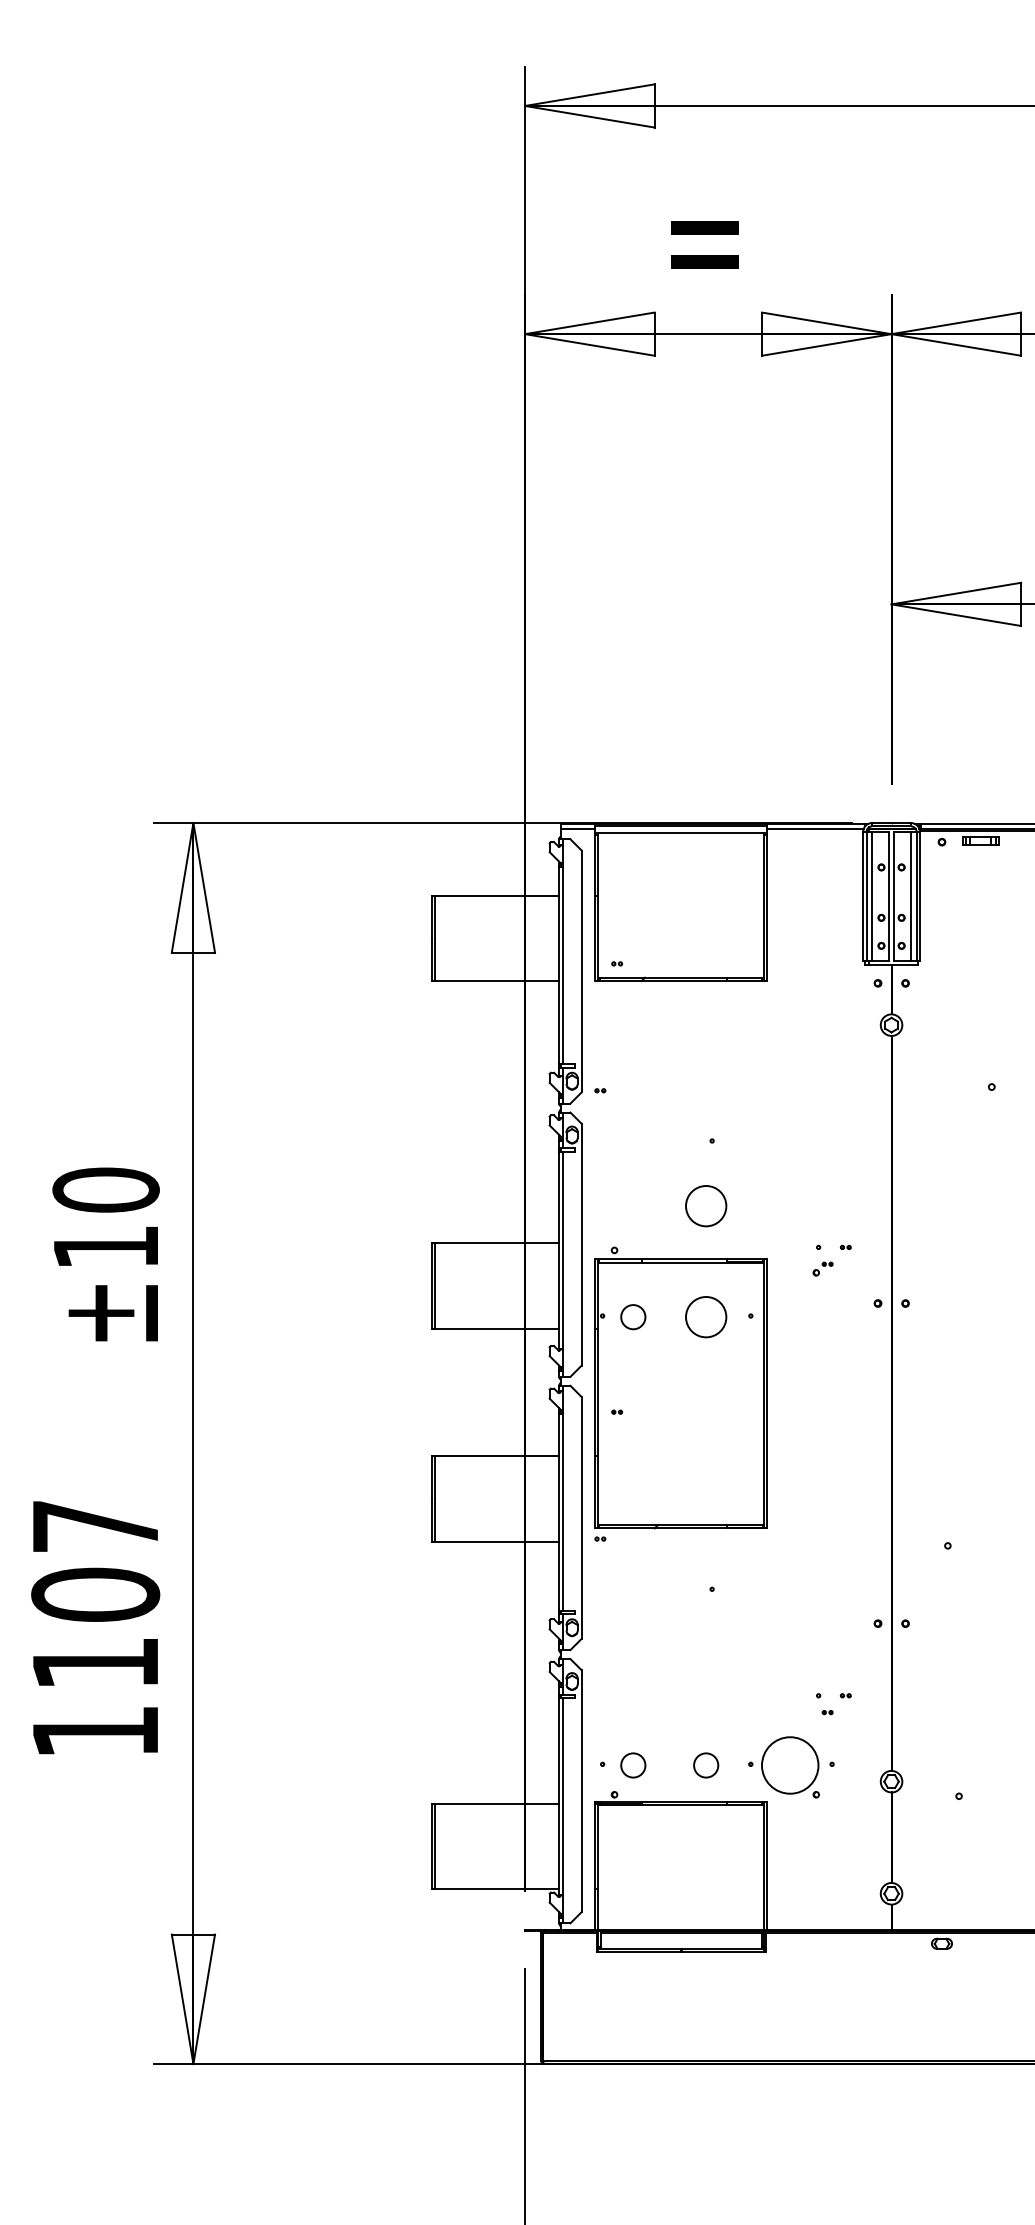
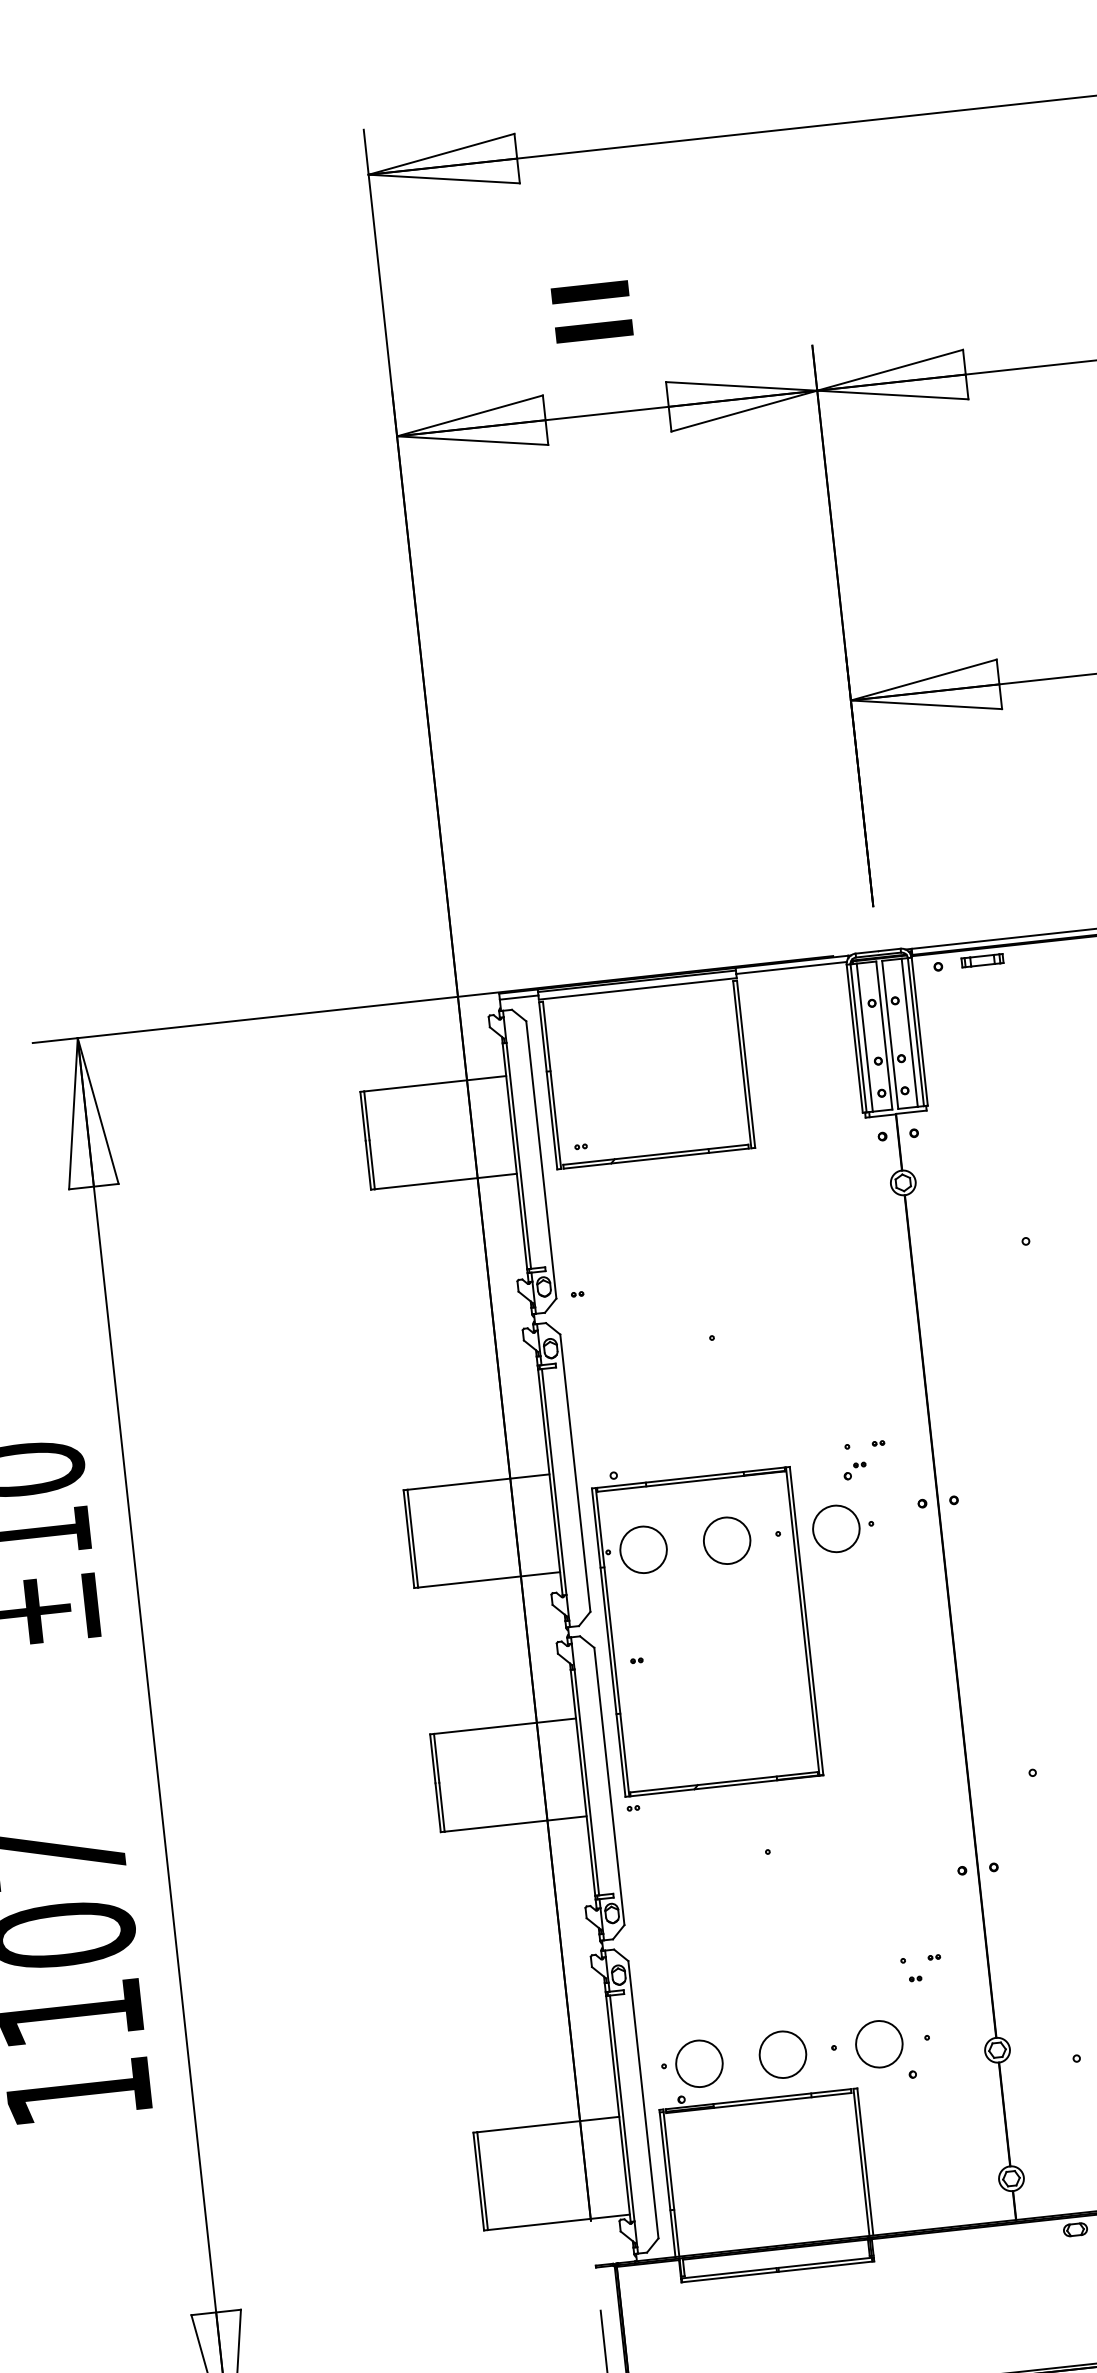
circle: (706, 1206) -> (713, 1413), removed
circle: (633, 1317) -> (643, 1550), size x1.67
part: (807, 1317) -> (843, 1528), added
circle: (633, 1765) -> (699, 2063), size x1.67
circle: (706, 1765) -> (783, 2054), size x1.67
circle: (790, 1765) -> (879, 2044), size x0.71

